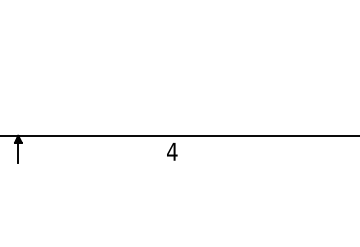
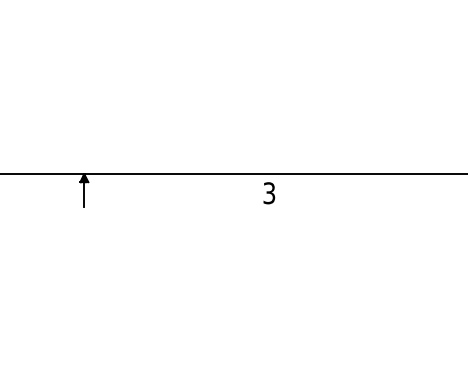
text: (171, 152) -> (268, 193), 4 -> 3

